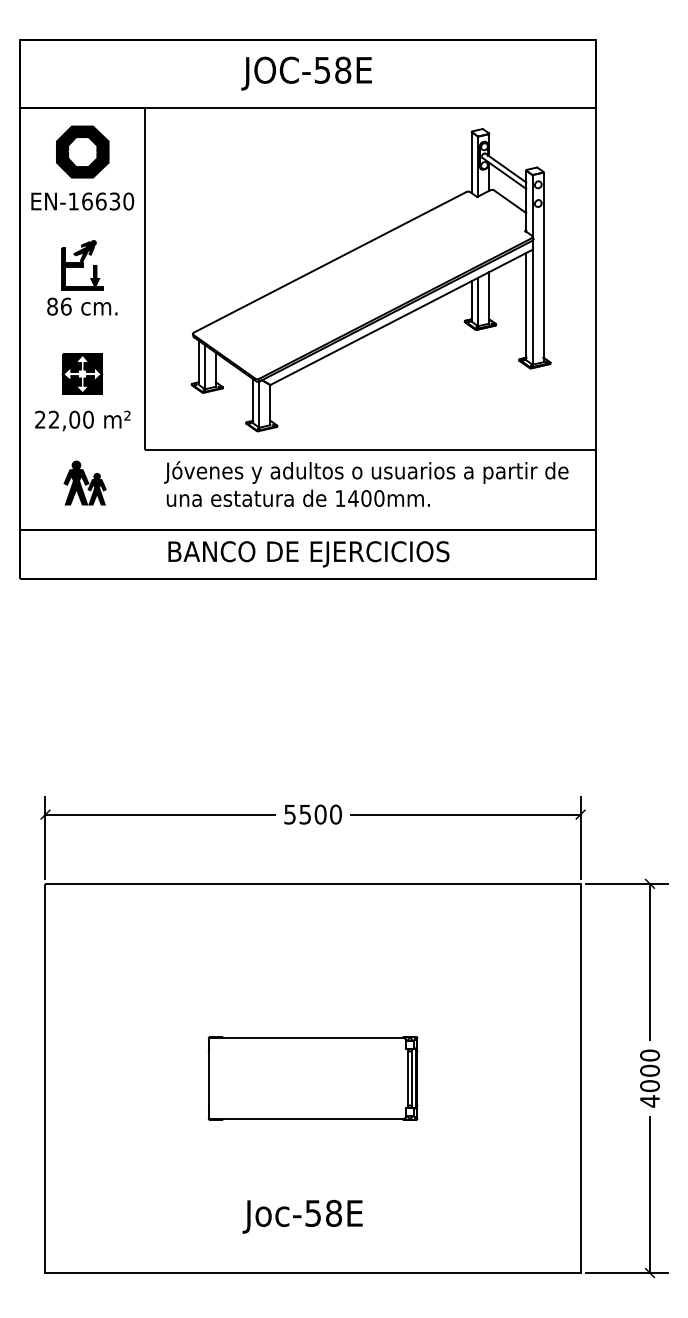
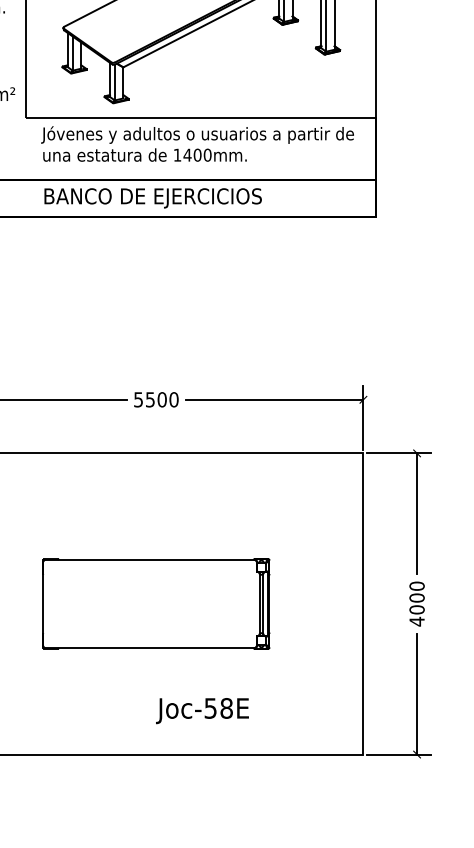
part: (312, 1078) -> (155, 604), size x1.4
text: (302, 1216) -> (202, 710), moved

